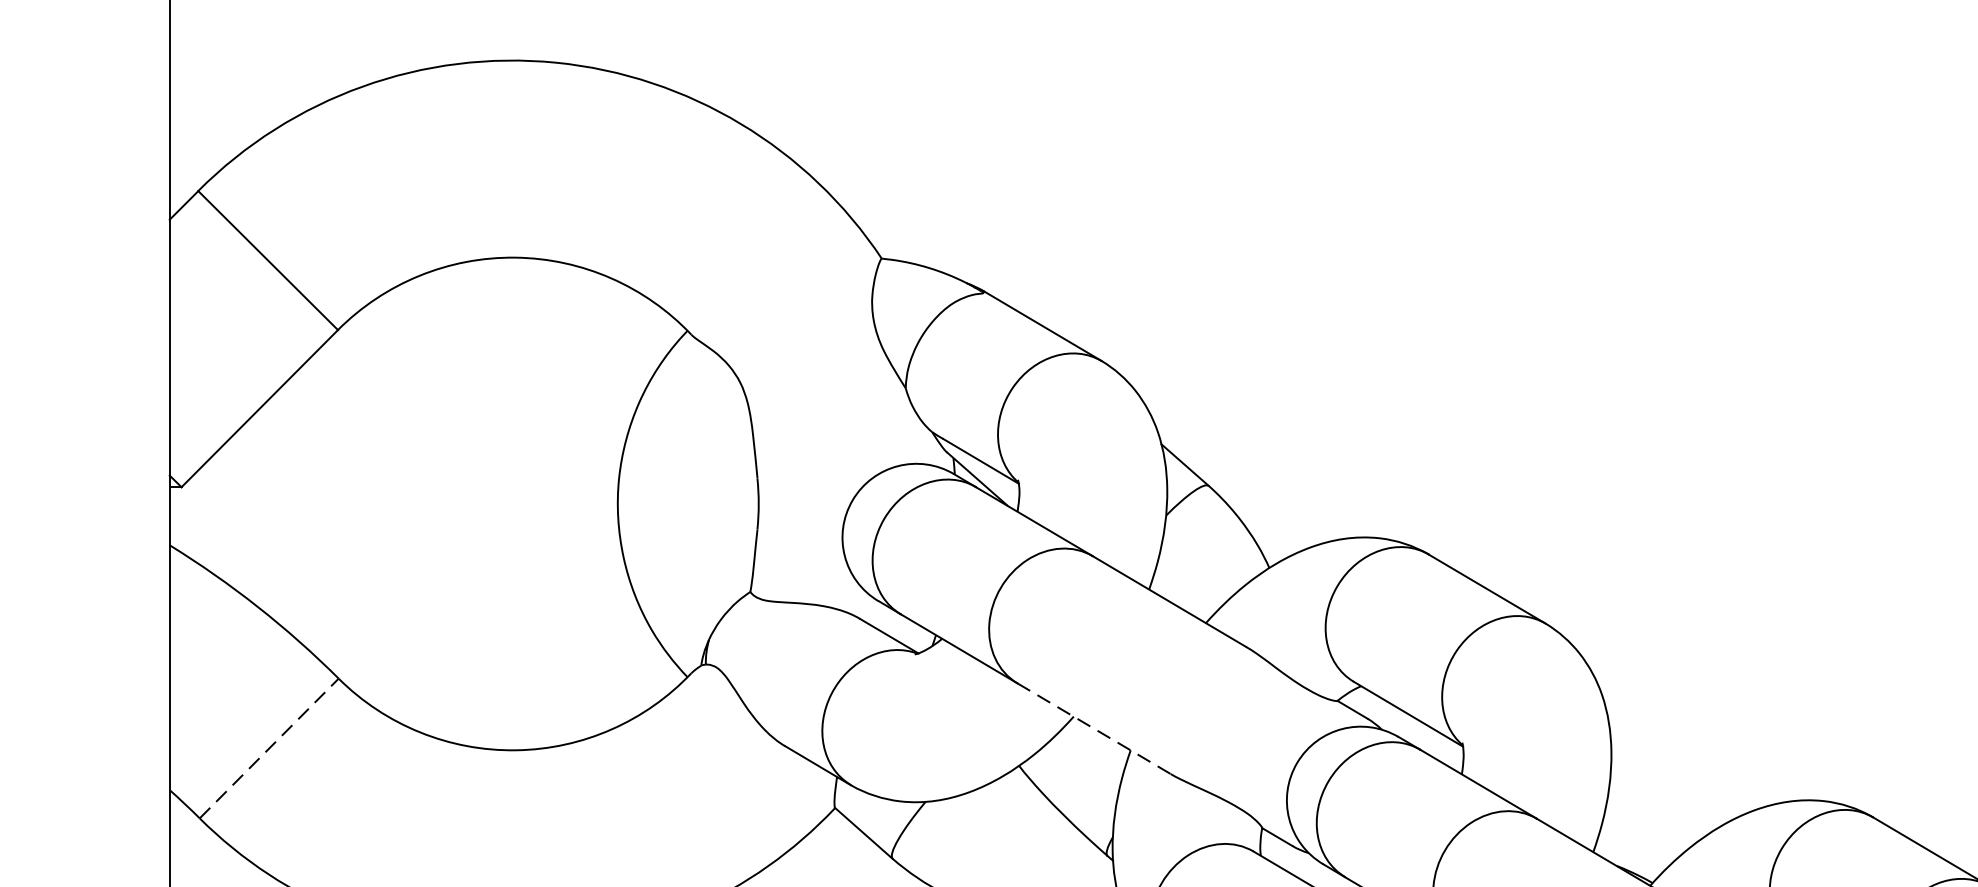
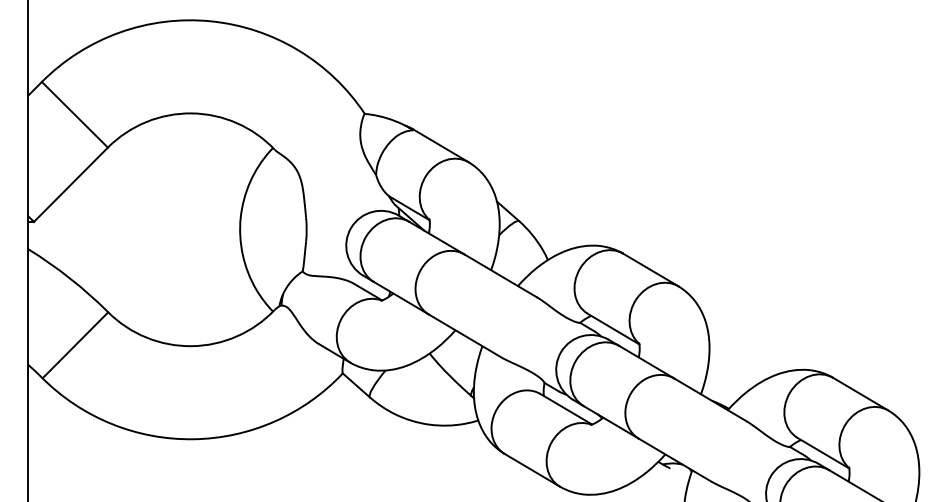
line: (1094, 729) -> (465, 336), dashed -> solid
line: (269, 748) -> (75, 345), dashed -> solid

